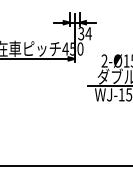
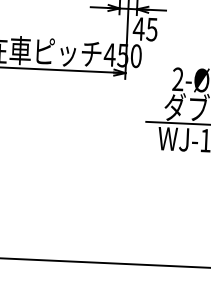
text: (84, 33) -> (144, 28), 34 -> 45

